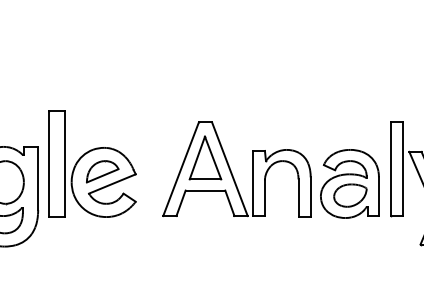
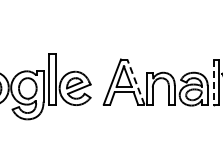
line: (229, 168) -> (135, 81), solid -> dashed
line: (390, 170) -> (213, 82), solid -> dashed

